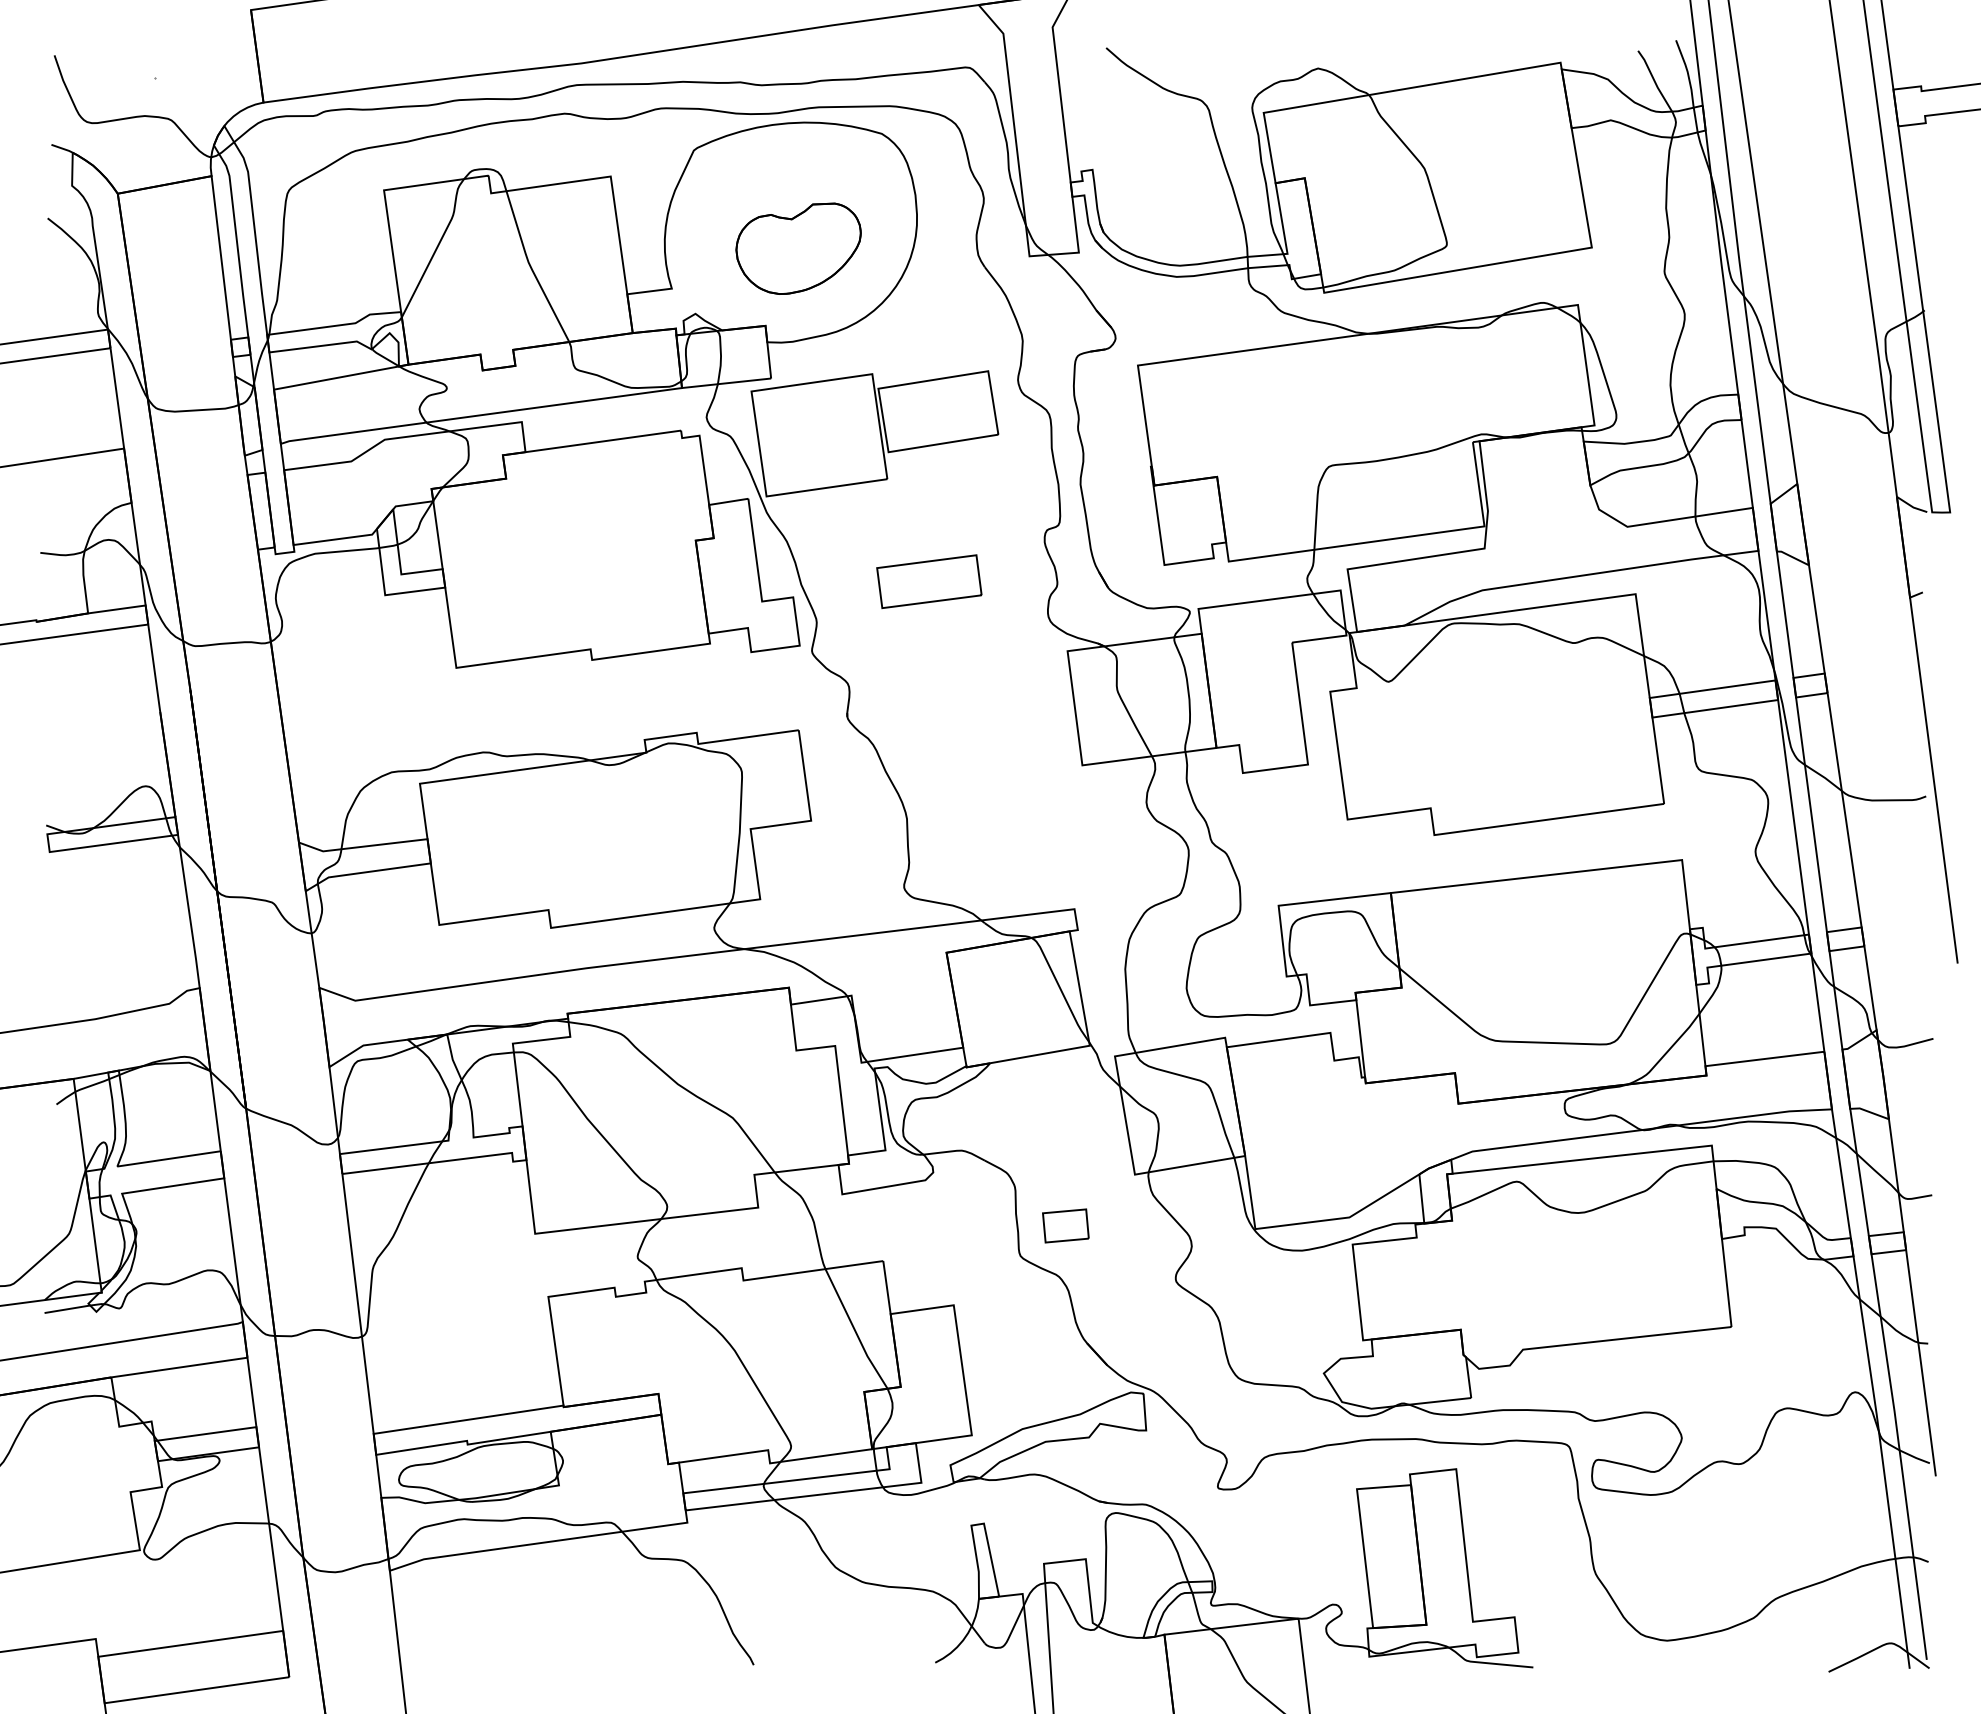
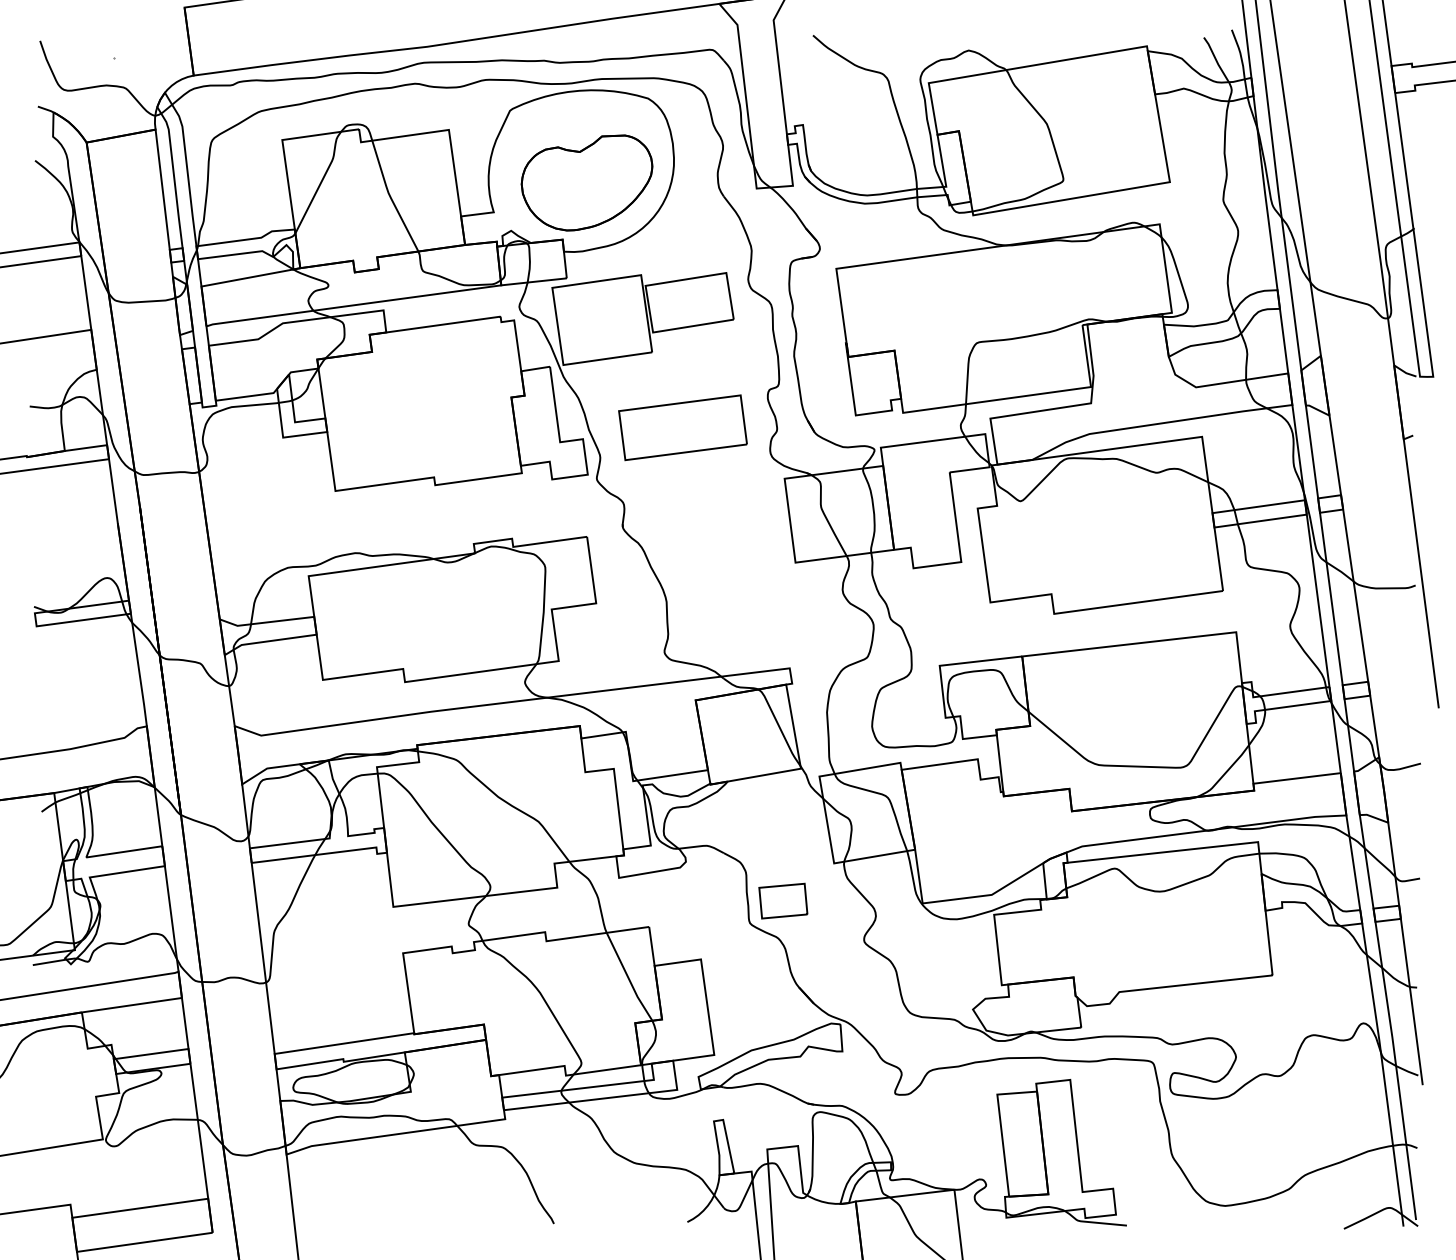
part: (798, 248) -> (586, 182), size x1.43
part: (929, 581) -> (683, 427), size x1.67
part: (1065, 1225) -> (783, 900), size x1.43

